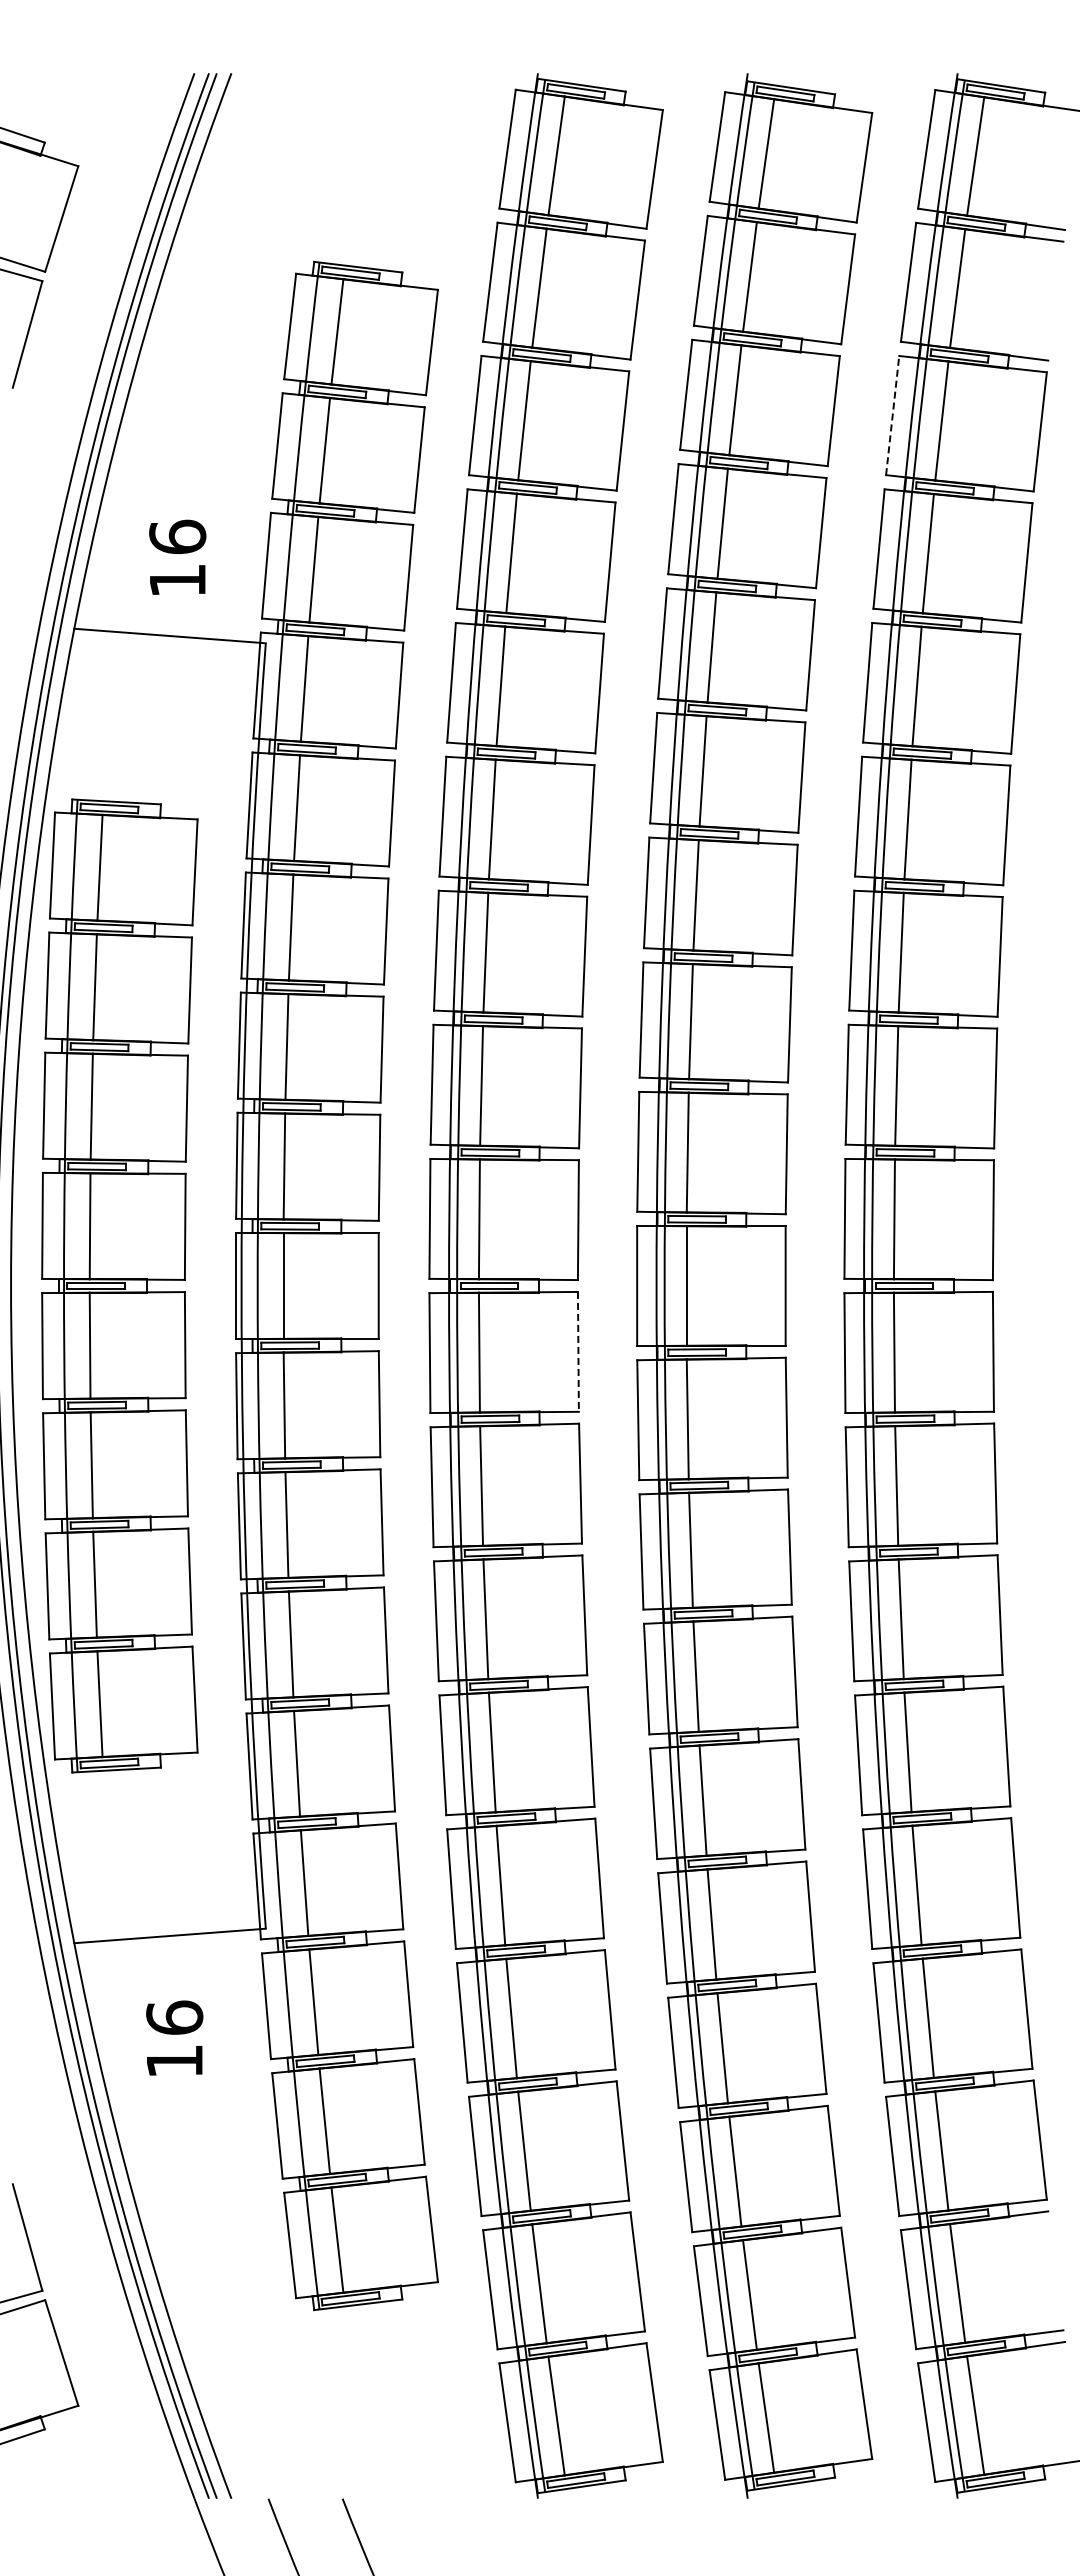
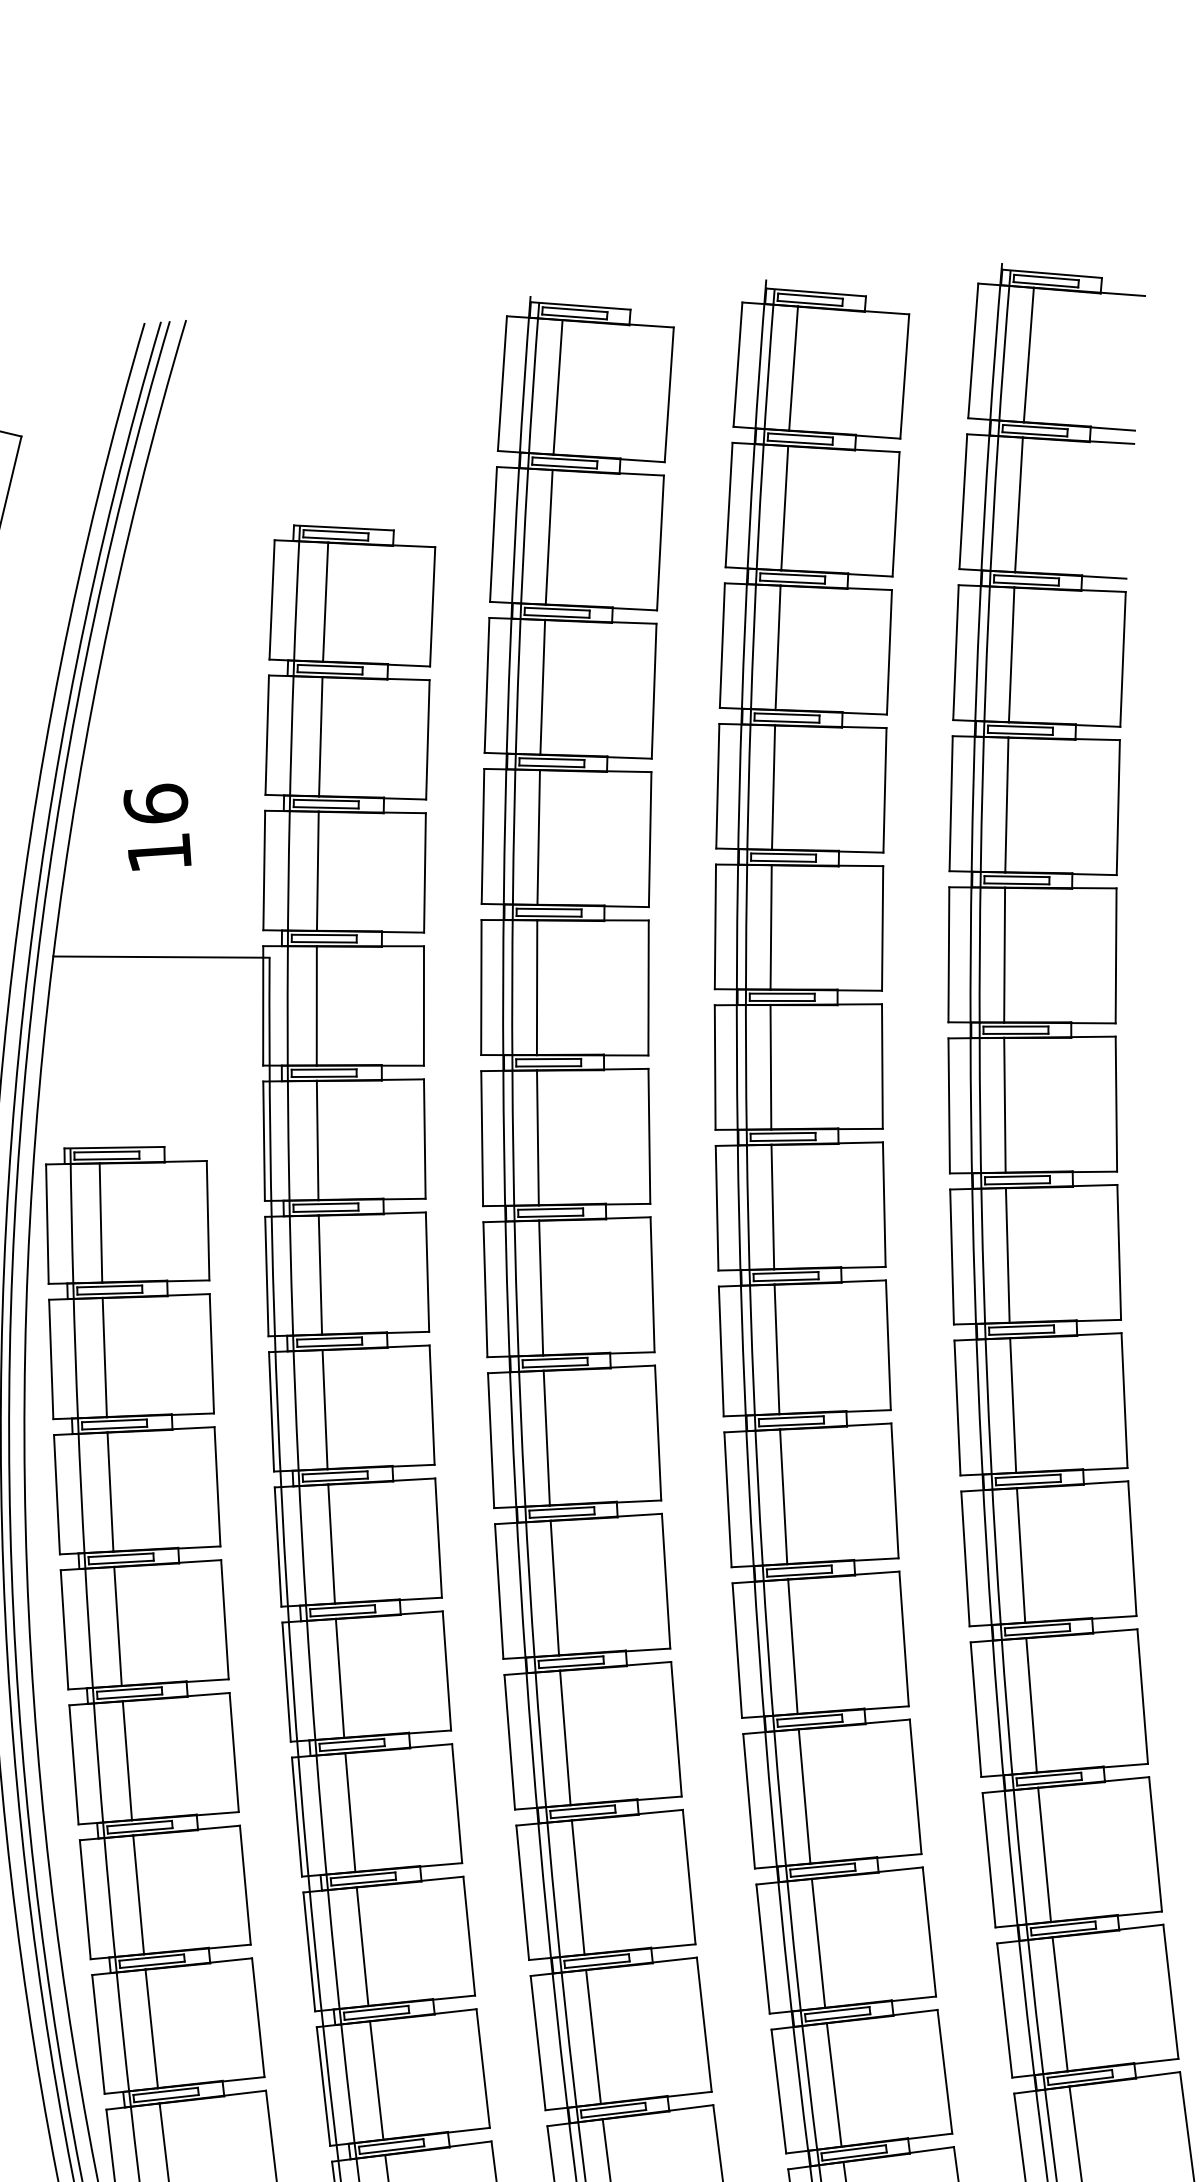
line: (892, 415) -> (955, 652), dashed -> solid
text: (177, 556) -> (157, 825), moved
line: (578, 1351) -> (676, 1728), dashed -> solid

